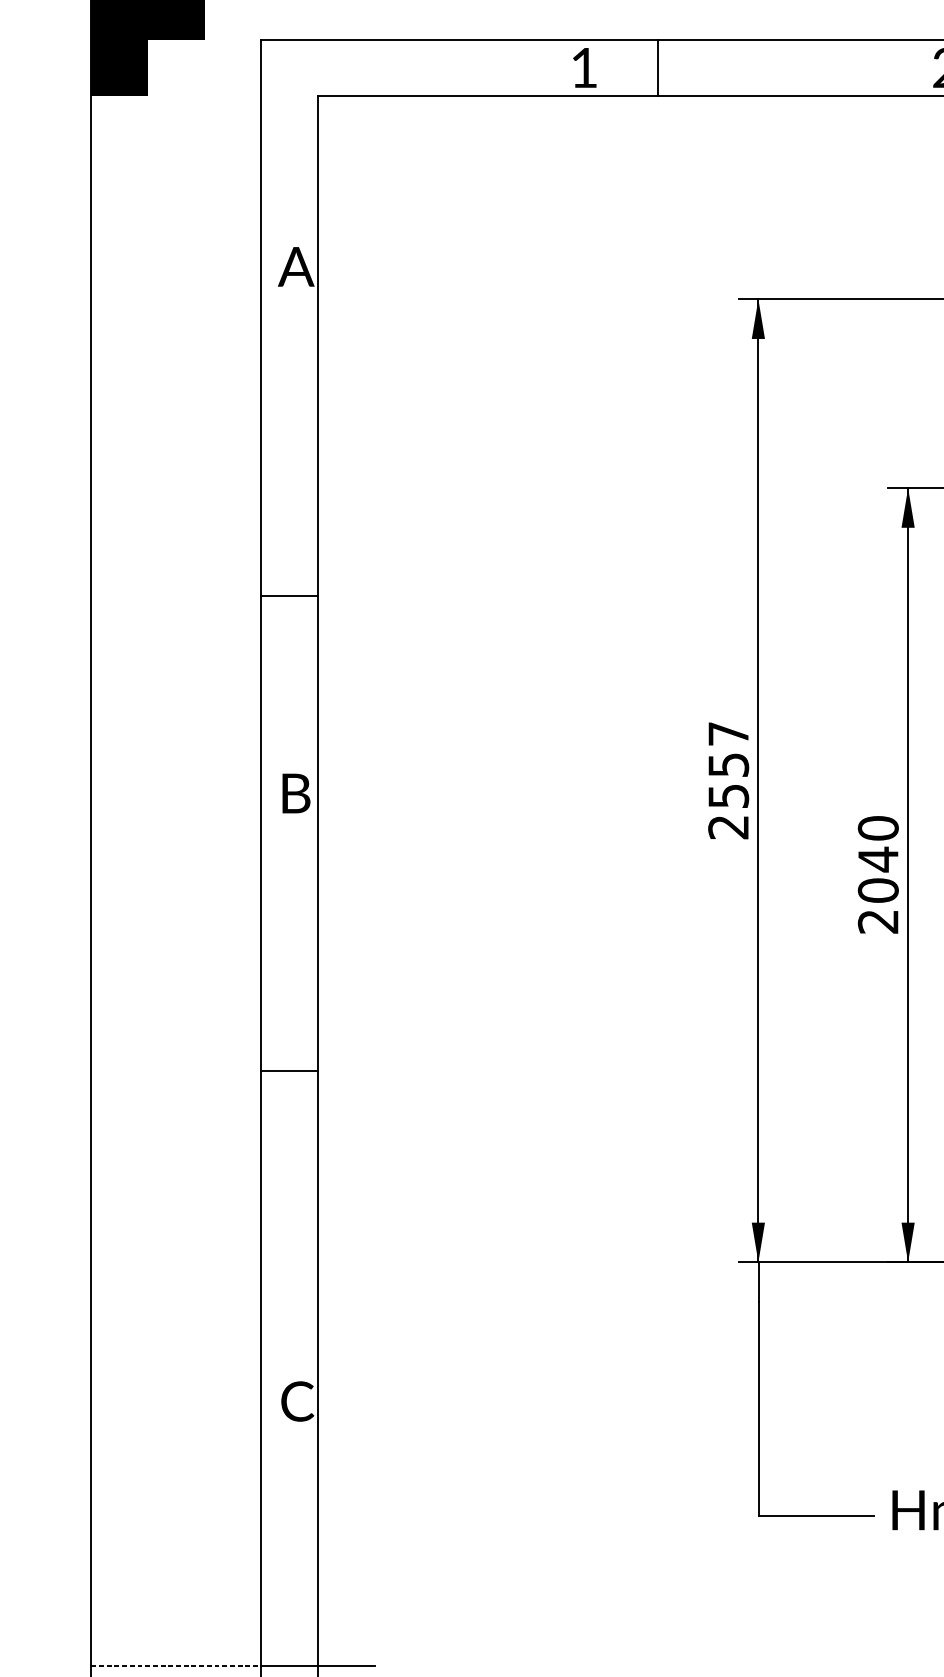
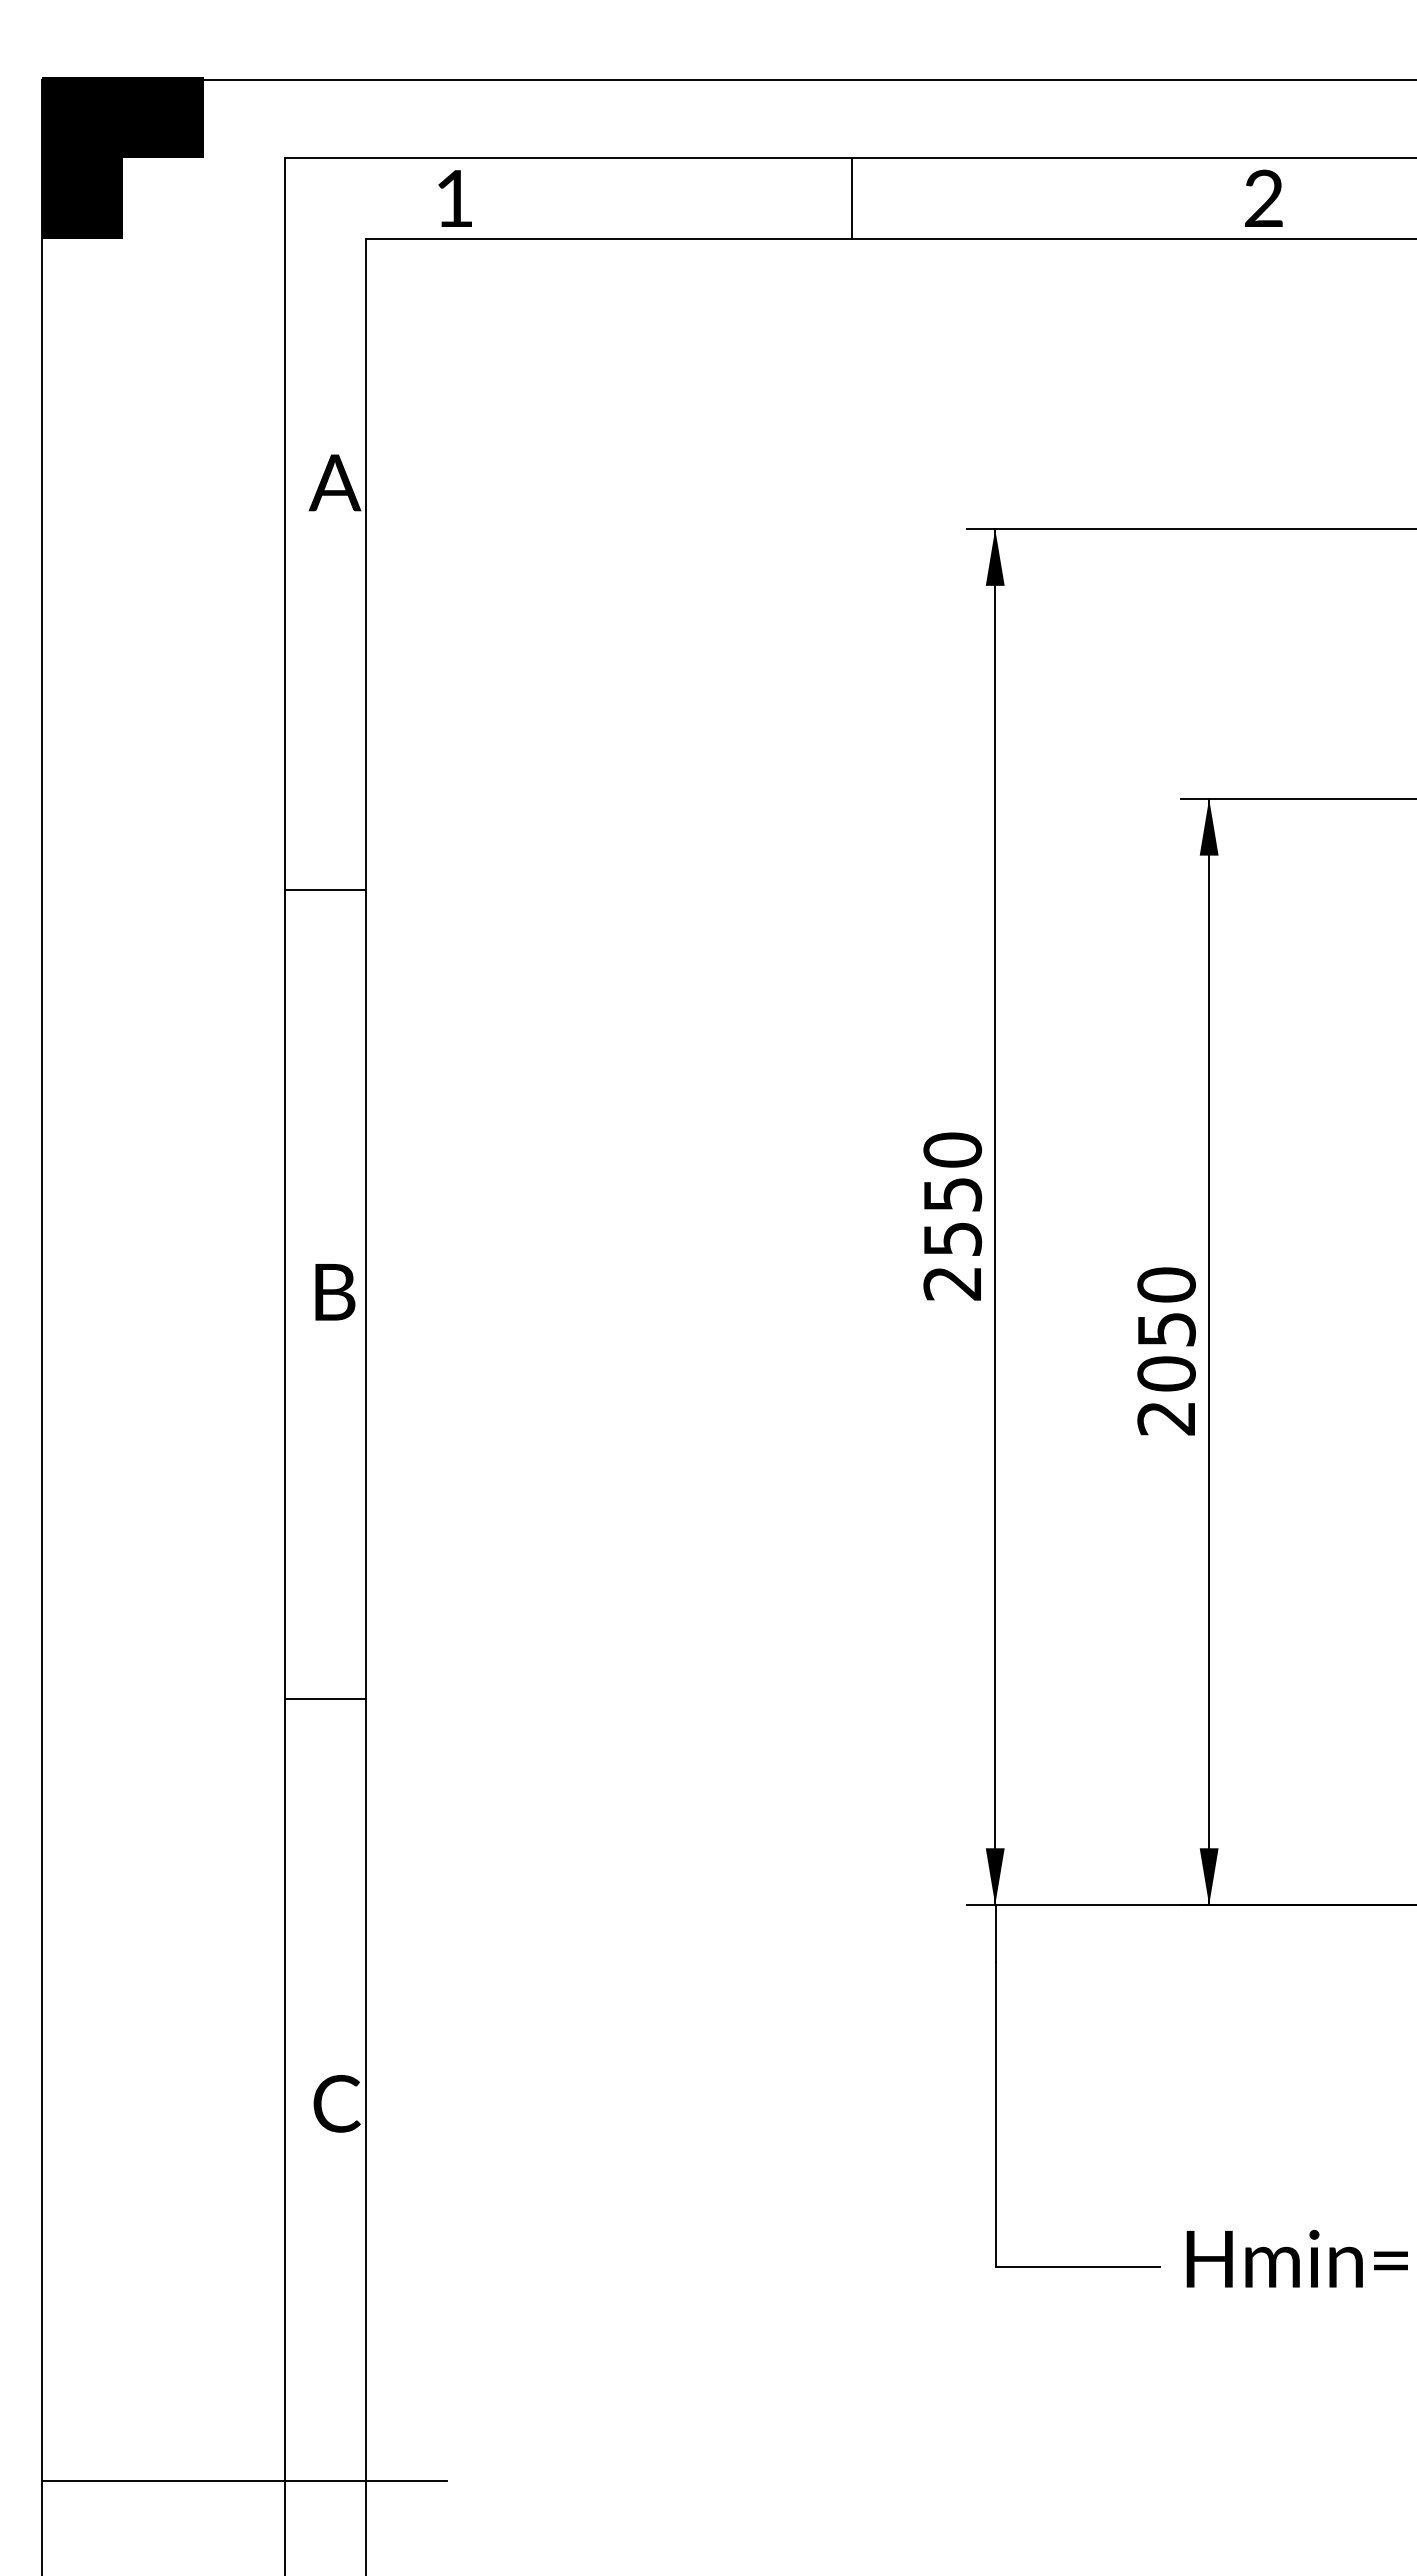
text: (584, 67) -> (454, 198), moved
line: (289, 595) -> (325, 889), moved
text: (728, 733) -> (952, 1149), 2557 -> 2550
text: (296, 793) -> (335, 1292), moved
text: (878, 859) -> (1166, 1329), 2040 -> 2050
line: (289, 1070) -> (325, 1698), moved
line: (176, 1665) -> (164, 2481), dashed -> solid

